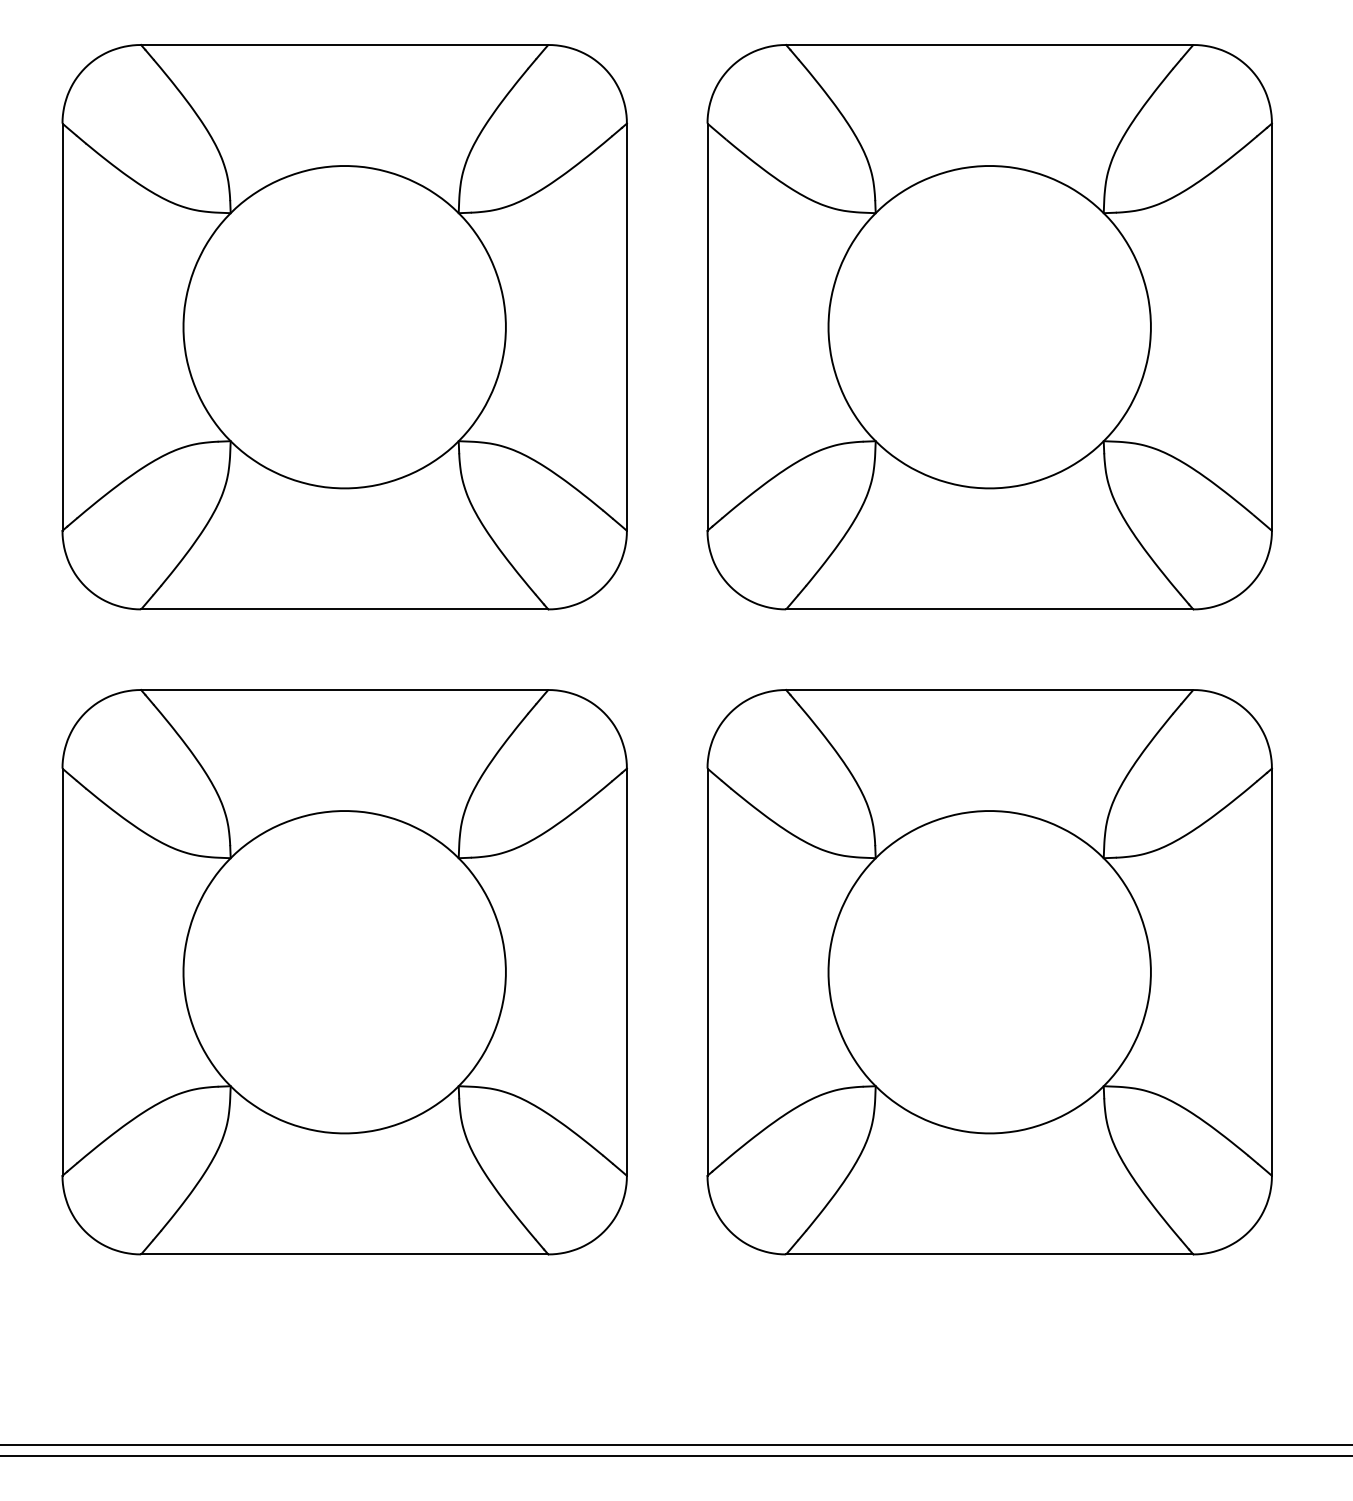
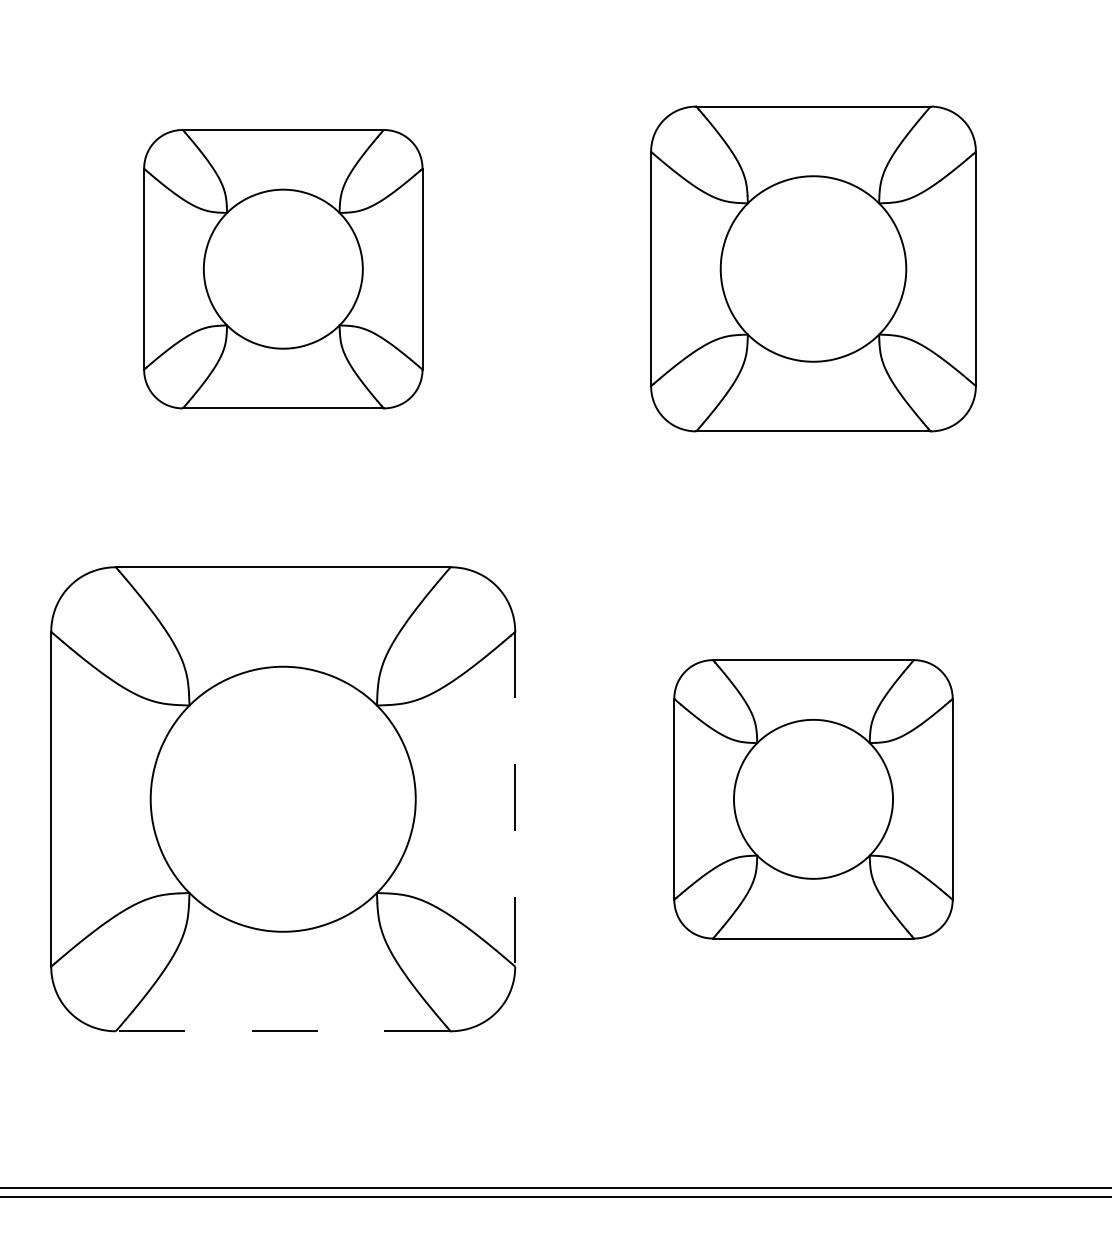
part: (989, 326) -> (813, 268), size x0.7
part: (345, 327) -> (283, 269), size x0.6
line: (627, 972) -> (515, 799), solid -> dashed
part: (989, 972) -> (813, 799), size x0.6
line: (343, 1254) -> (282, 1031), solid -> dashed

